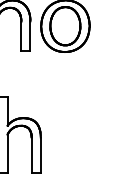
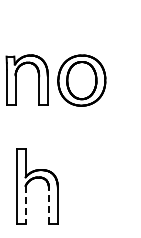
line: (7, 153) -> (25, 204), solid -> dashed
line: (31, 155) -> (48, 206), solid -> dashed

